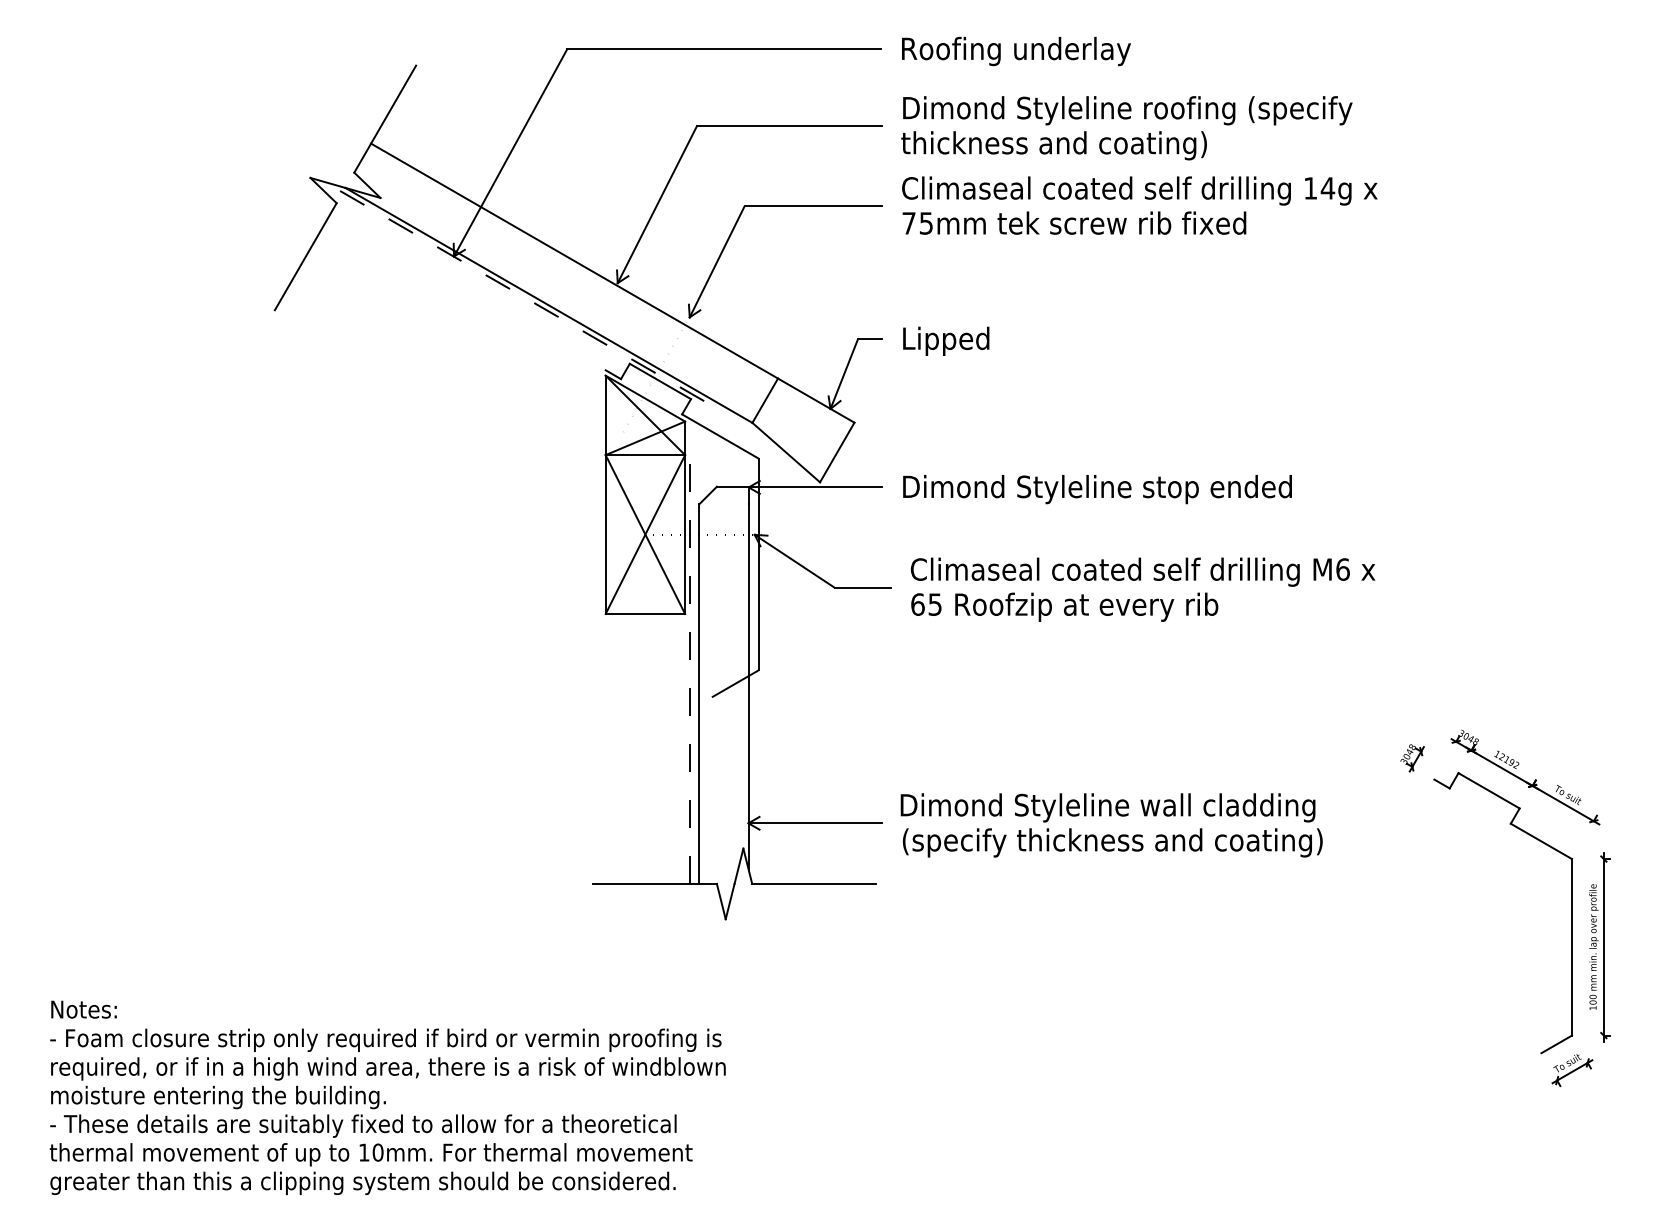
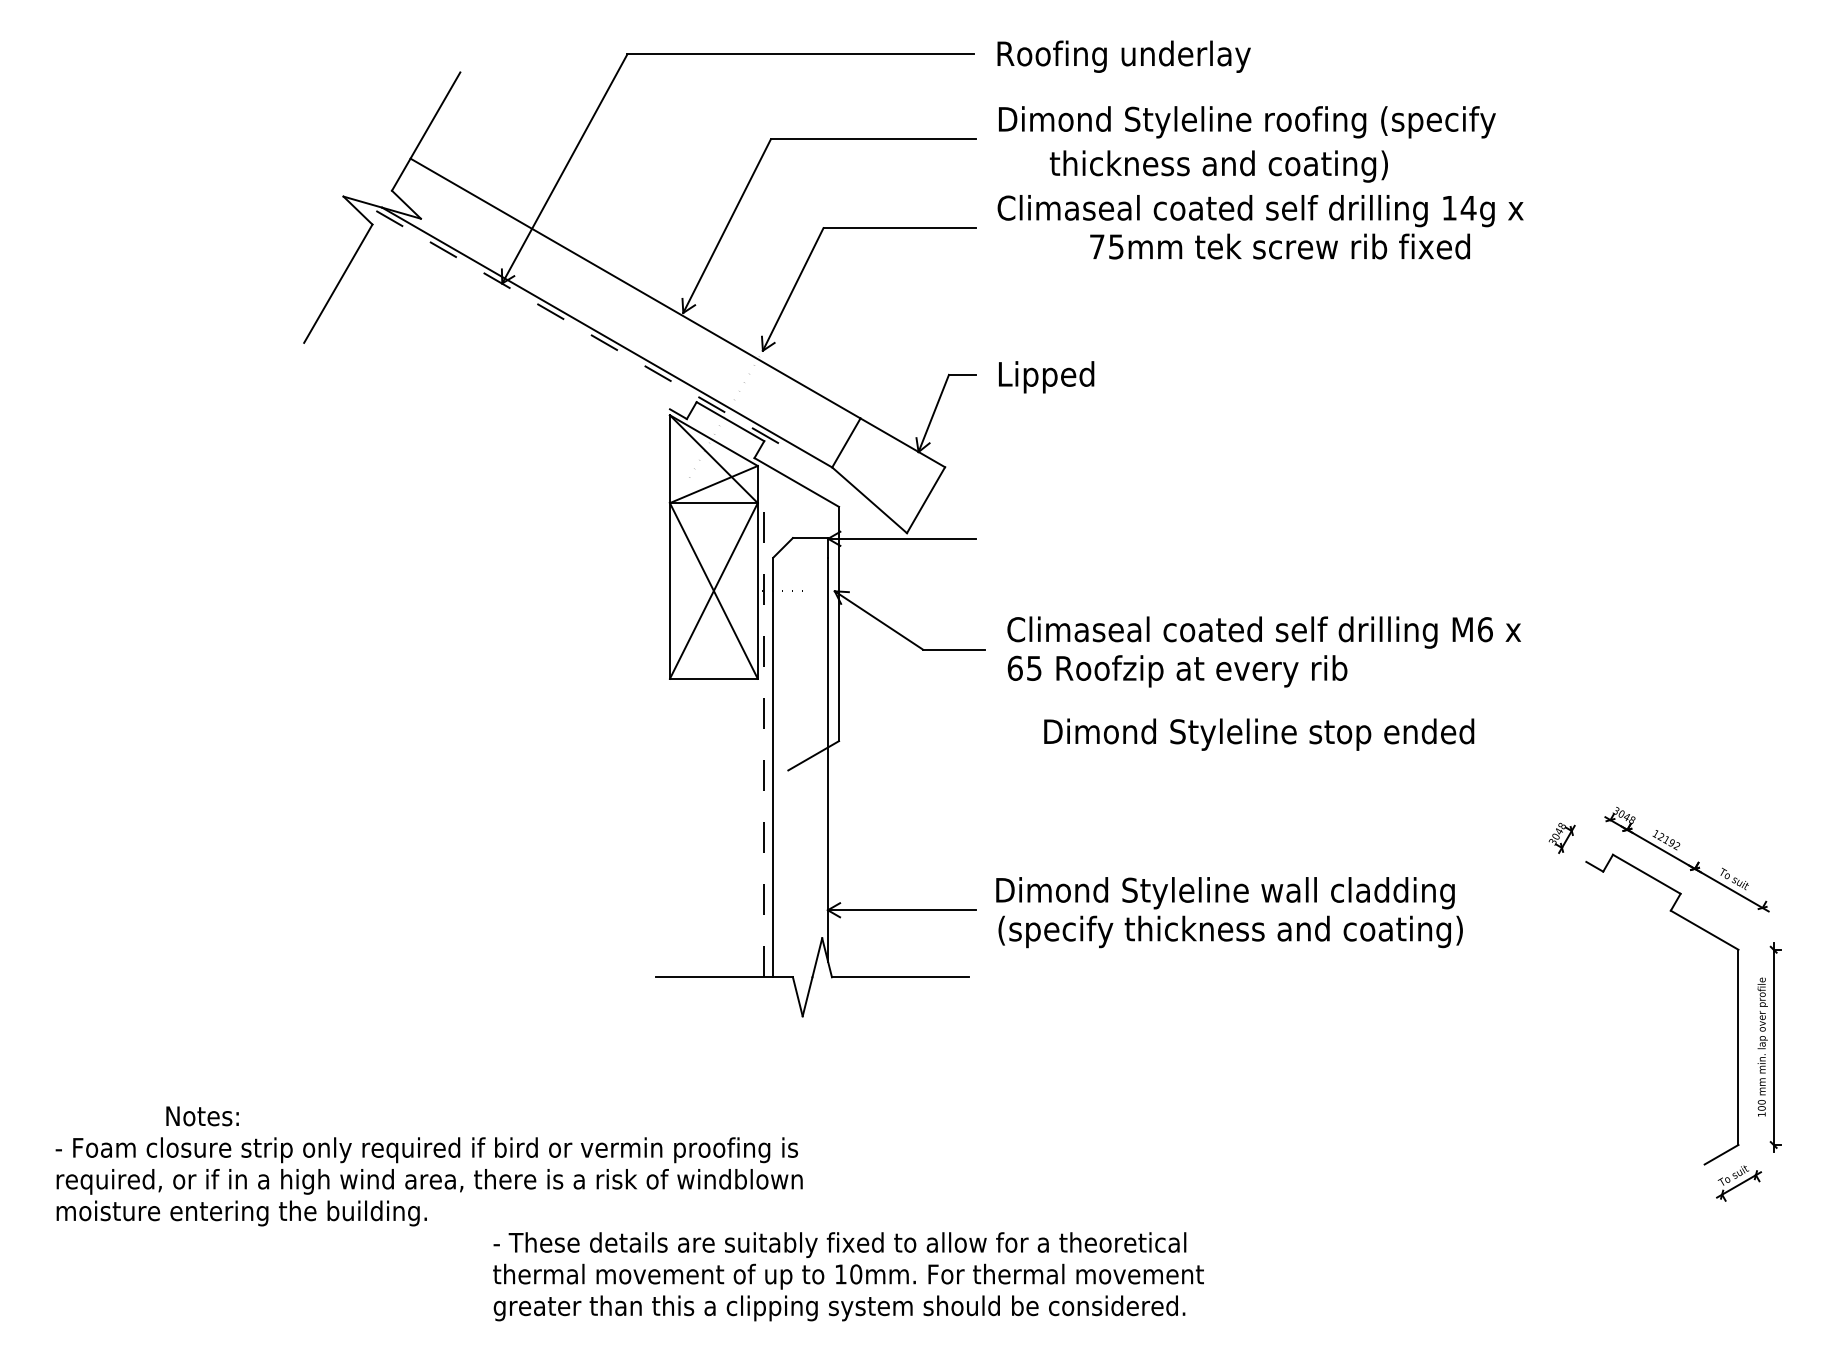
text: (1053, 145) -> (1218, 166), moved
text: (1074, 222) -> (1280, 245), moved
text: (1097, 489) -> (1259, 734), moved
text: (83, 1009) -> (201, 1116), moved
text: (370, 1154) -> (847, 1276), moved

